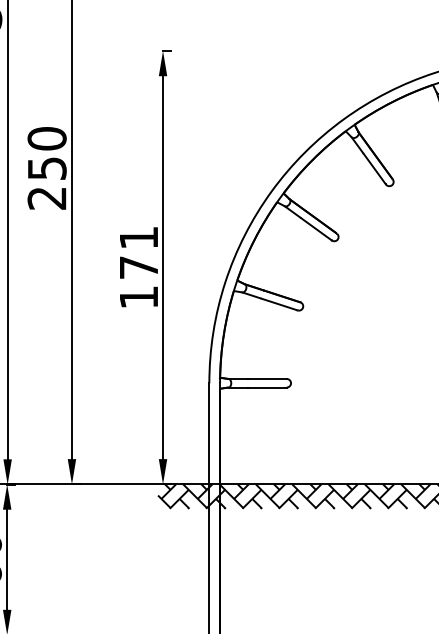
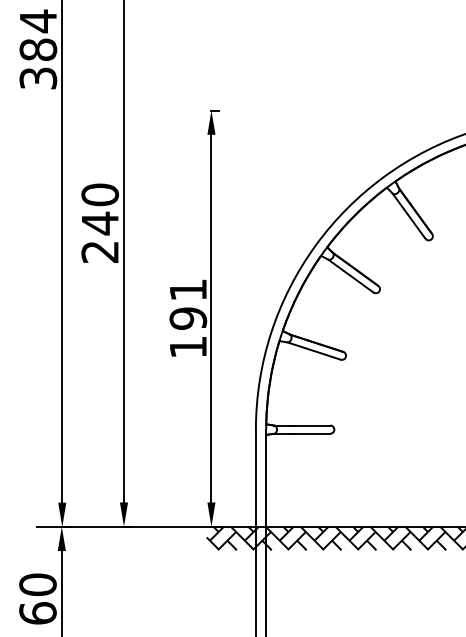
text: (47, 168) -> (100, 223), 250 -> 240
text: (139, 267) -> (188, 318), 171 -> 191

